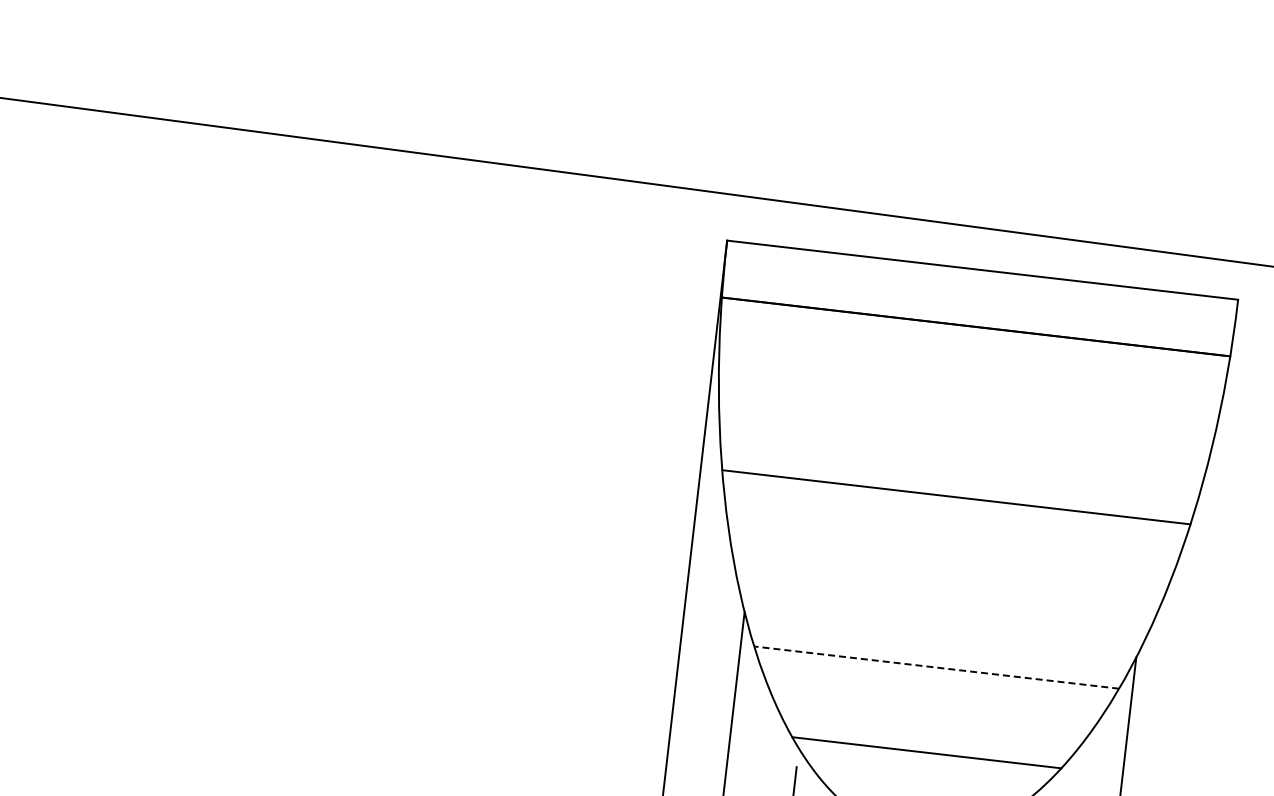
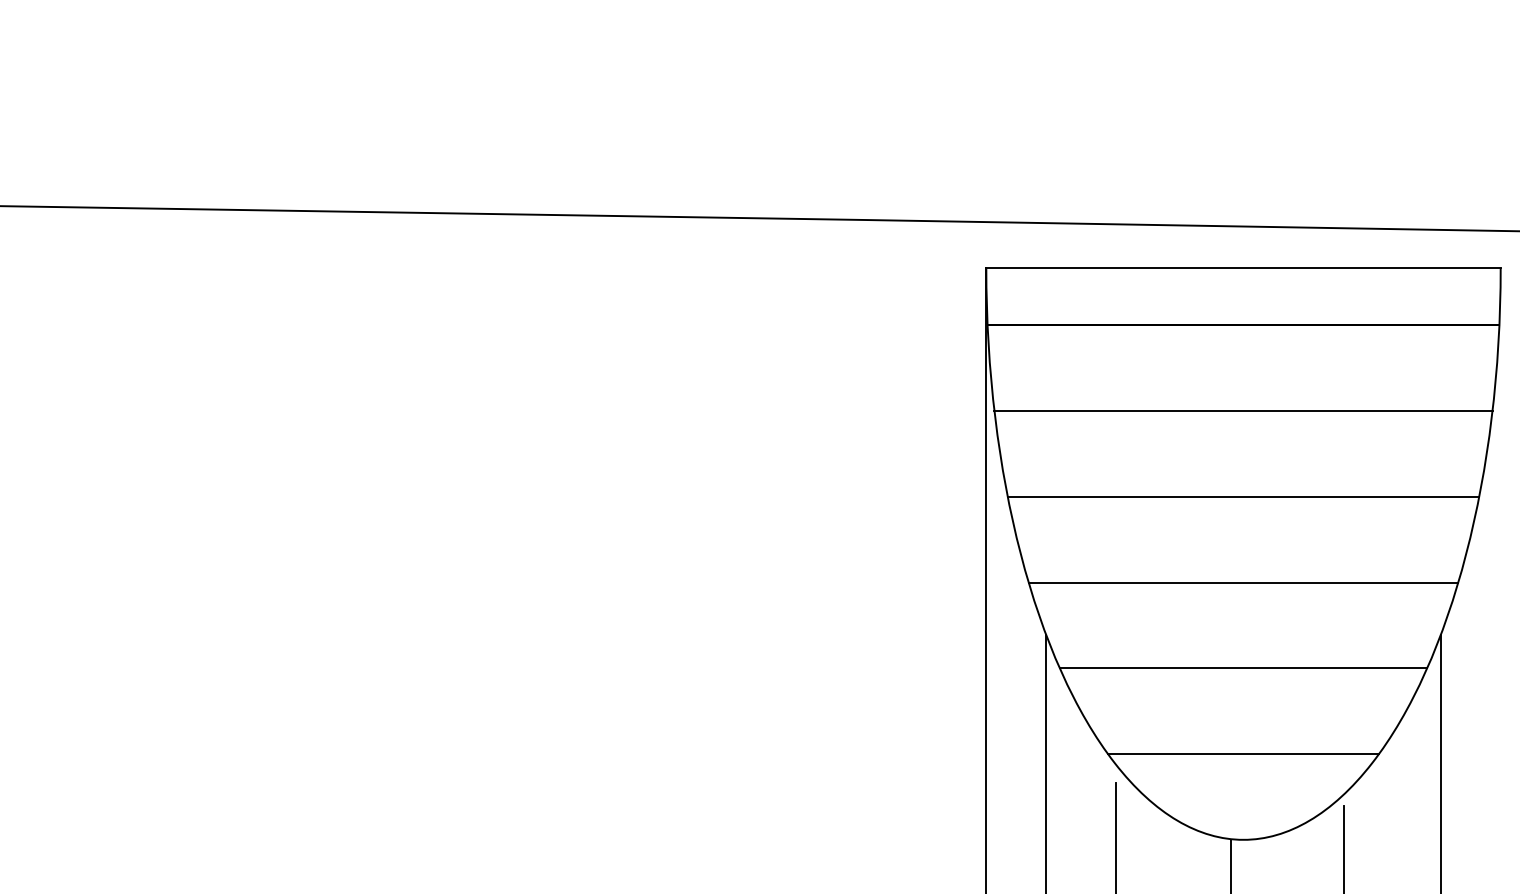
line: (966, 412) -> (1243, 411), added
line: (946, 582) -> (1243, 582), added
line: (936, 667) -> (1243, 668), dashed -> solid

